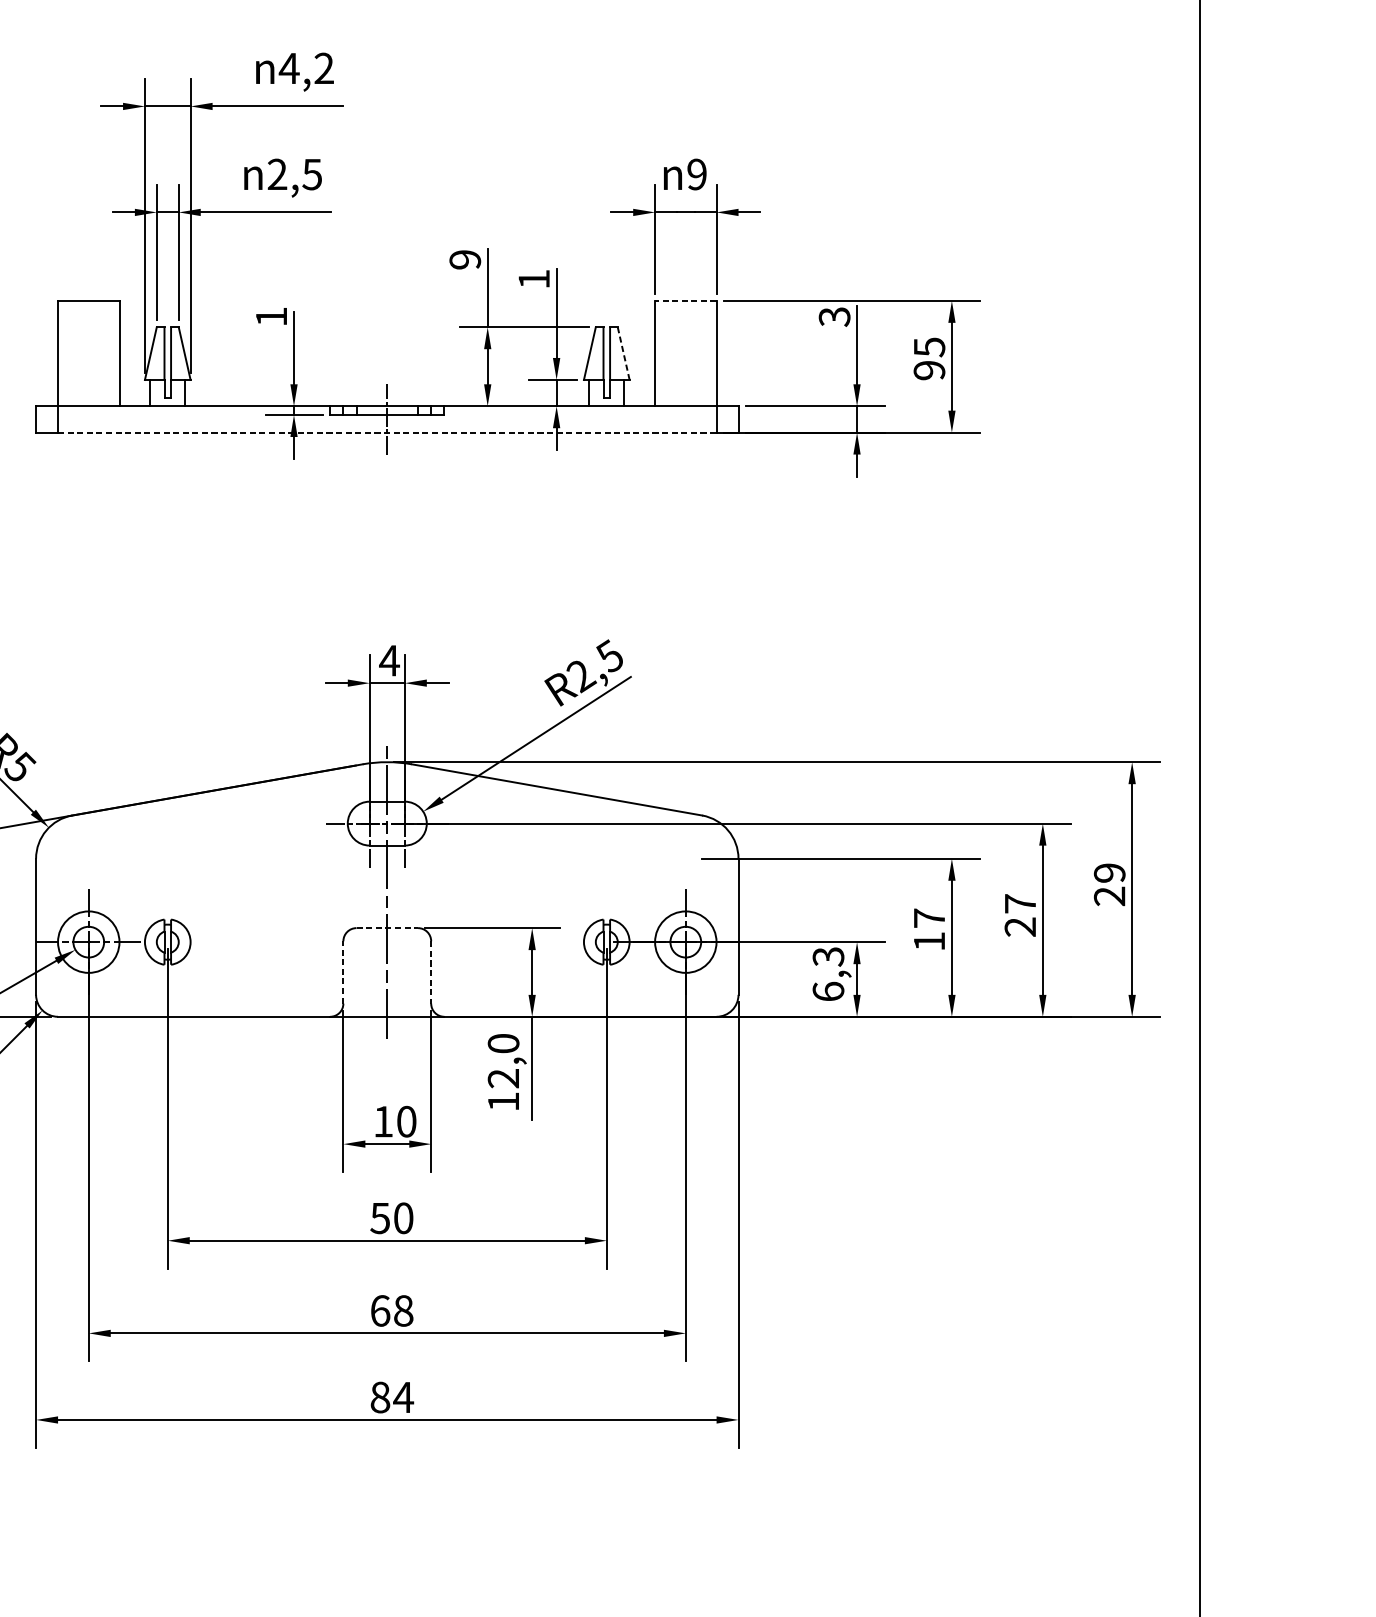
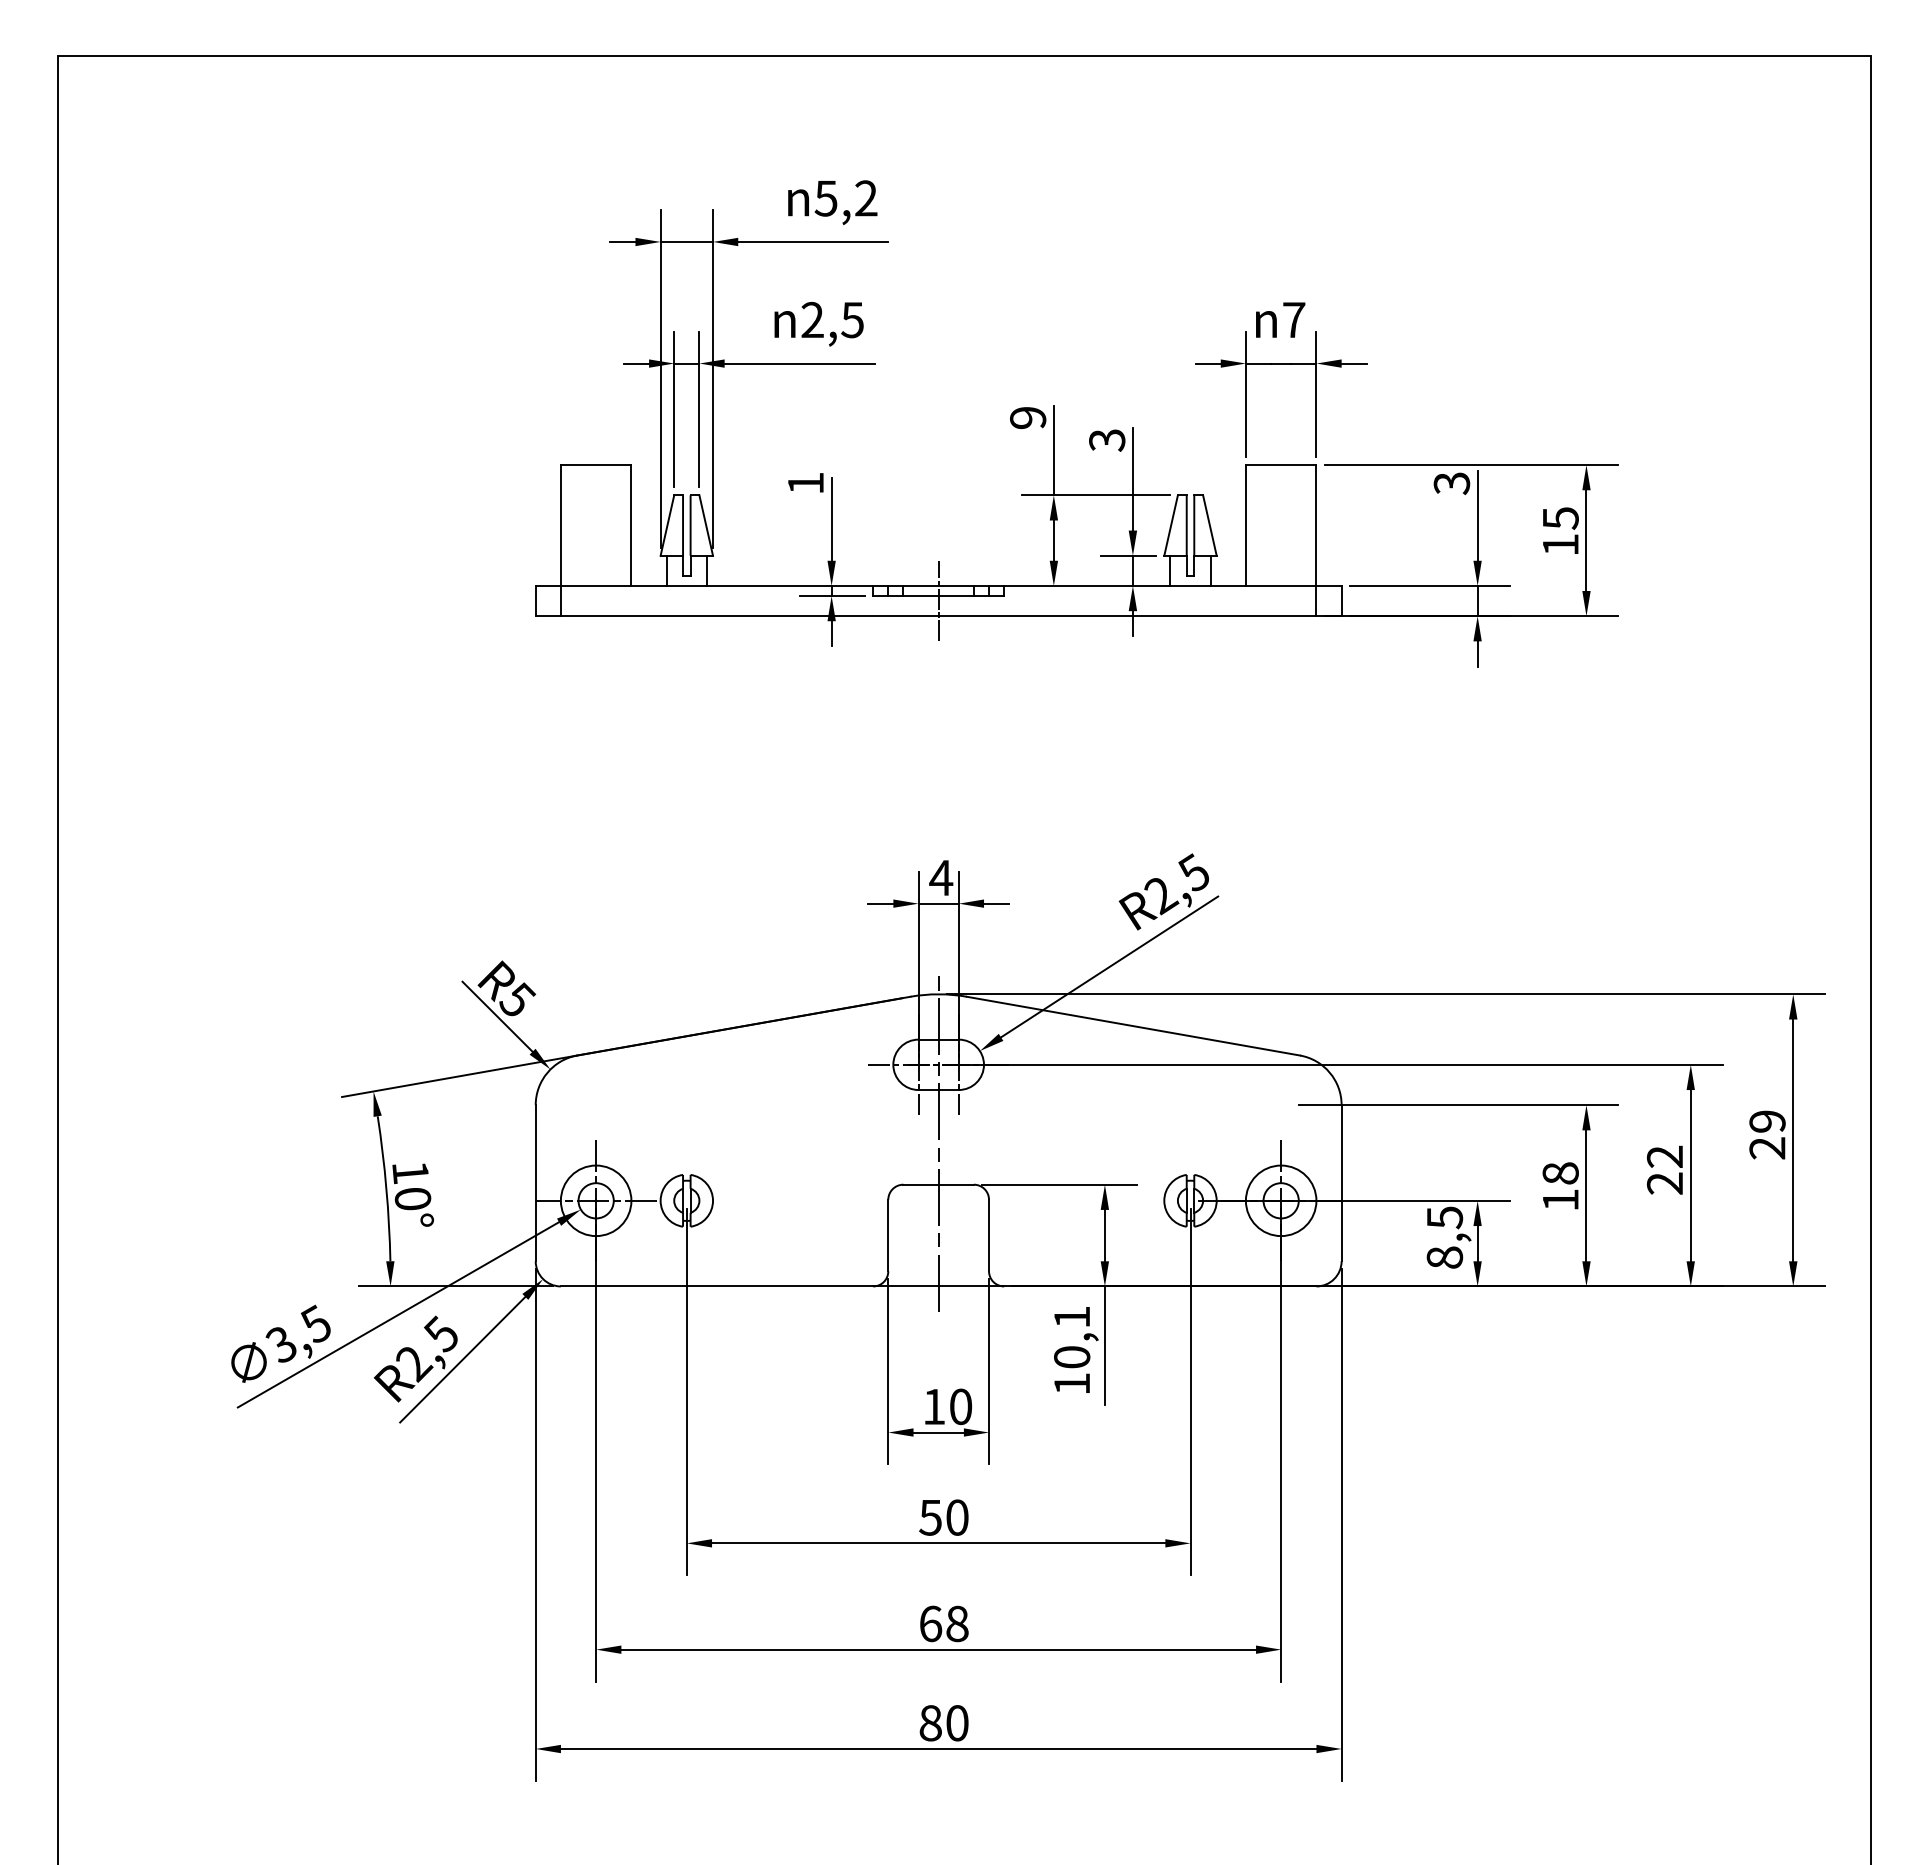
text: (289, 68) -> (826, 198), 4,2 -> 5,2
text: (697, 174) -> (1294, 319), 9 -> 7
text: (534, 279) -> (1107, 440), 1 -> 3
line: (685, 301) -> (1280, 465), dashed -> solid
line: (623, 353) -> (1209, 525), dashed -> solid
text: (929, 370) -> (1560, 545), 95 -> 15
line: (387, 432) -> (938, 616), dashed -> solid
text: (1019, 903) -> (1664, 1156), 27 -> 22
text: (929, 918) -> (1560, 1173), 17 -> 18
line: (388, 927) -> (939, 1184), dashed -> solid
line: (343, 972) -> (888, 1235), dashed -> solid
line: (431, 972) -> (989, 1235), dashed -> solid
text: (828, 974) -> (1444, 1237), 6,3 -> 8,5
text: (503, 1061) -> (1072, 1337), 12,0 -> 10,1
text: (403, 1397) -> (957, 1723), 84 -> 80

